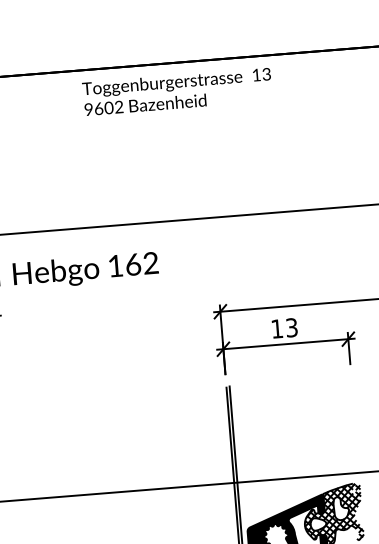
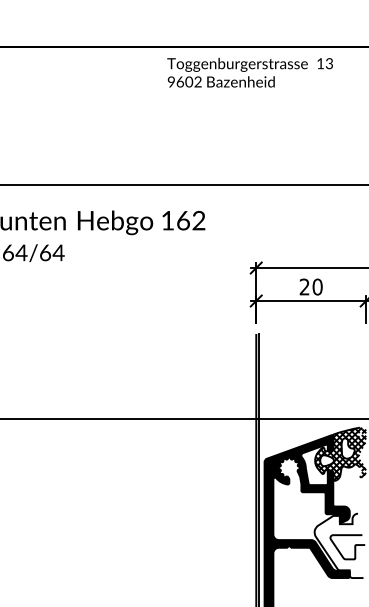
text: (176, 91) -> (249, 72), moved
text: (283, 327) -> (310, 286), 13 -> 20

